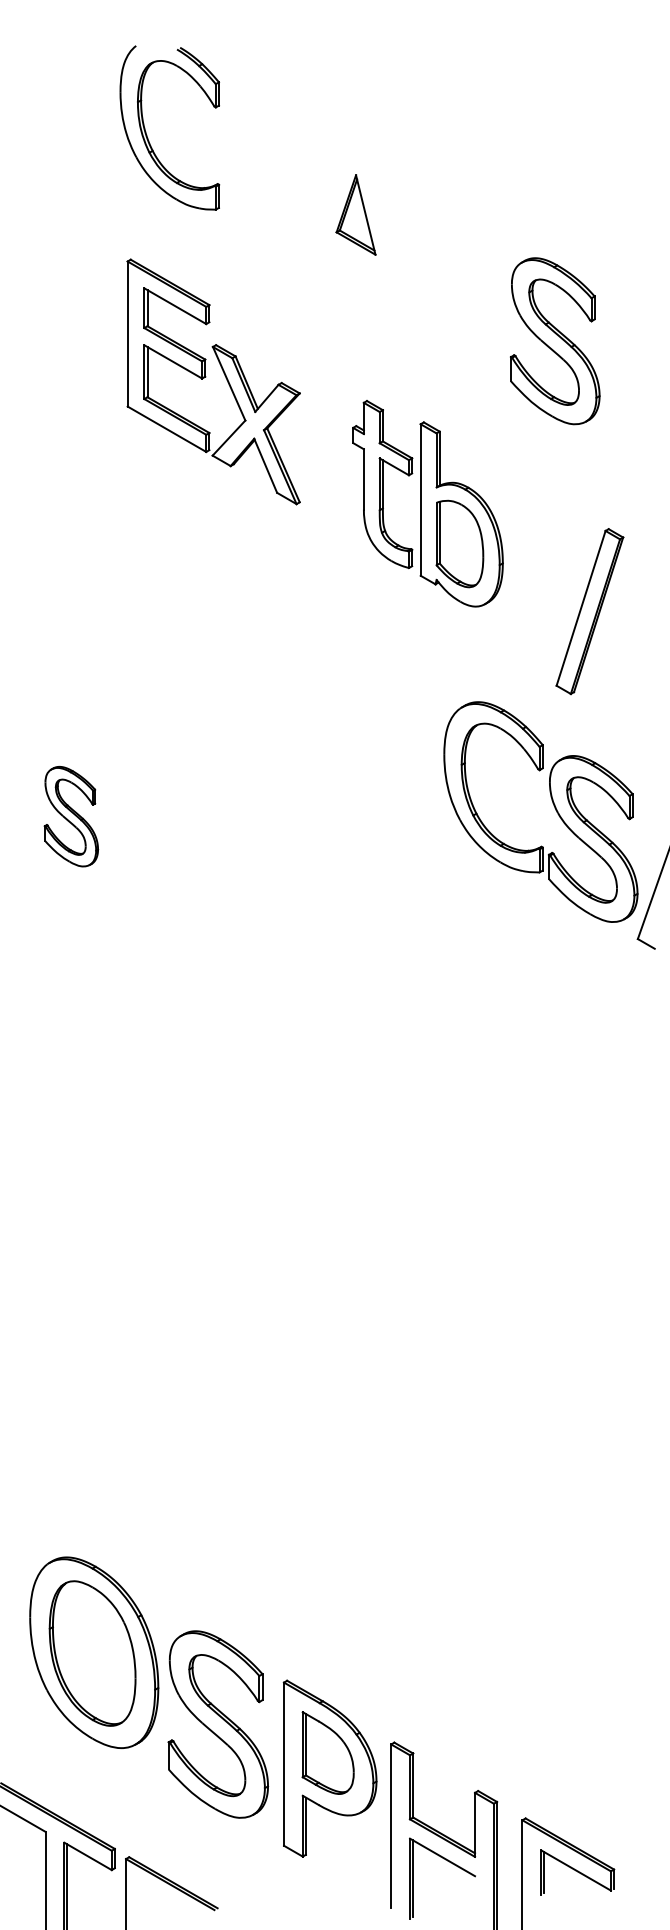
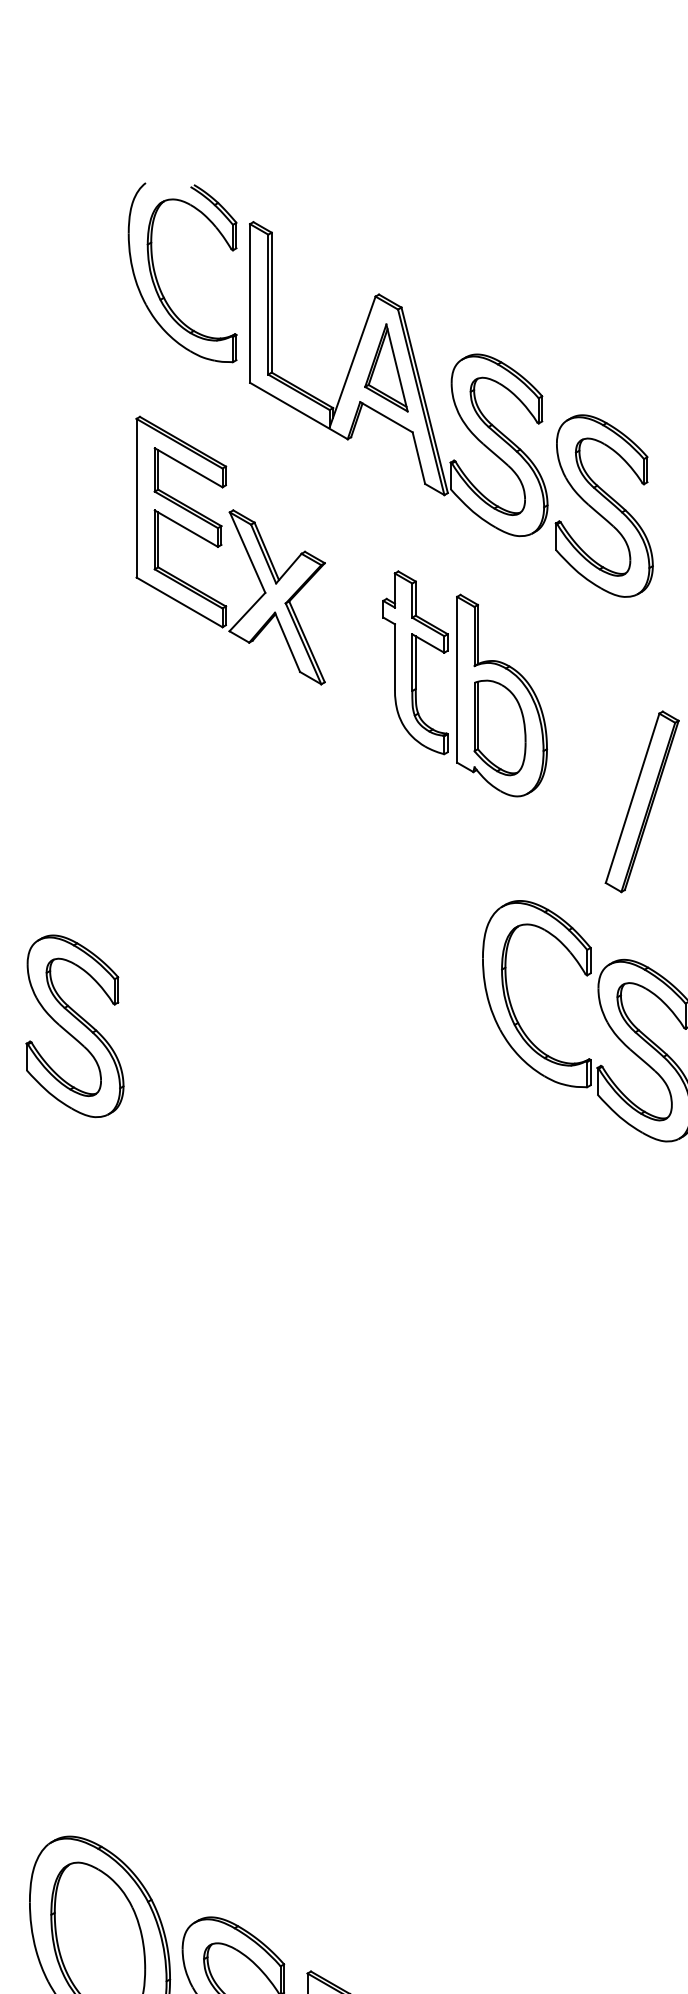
part: (367, 224) -> (398, 378), added
part: (71, 816) -> (75, 1026), size x1.67

